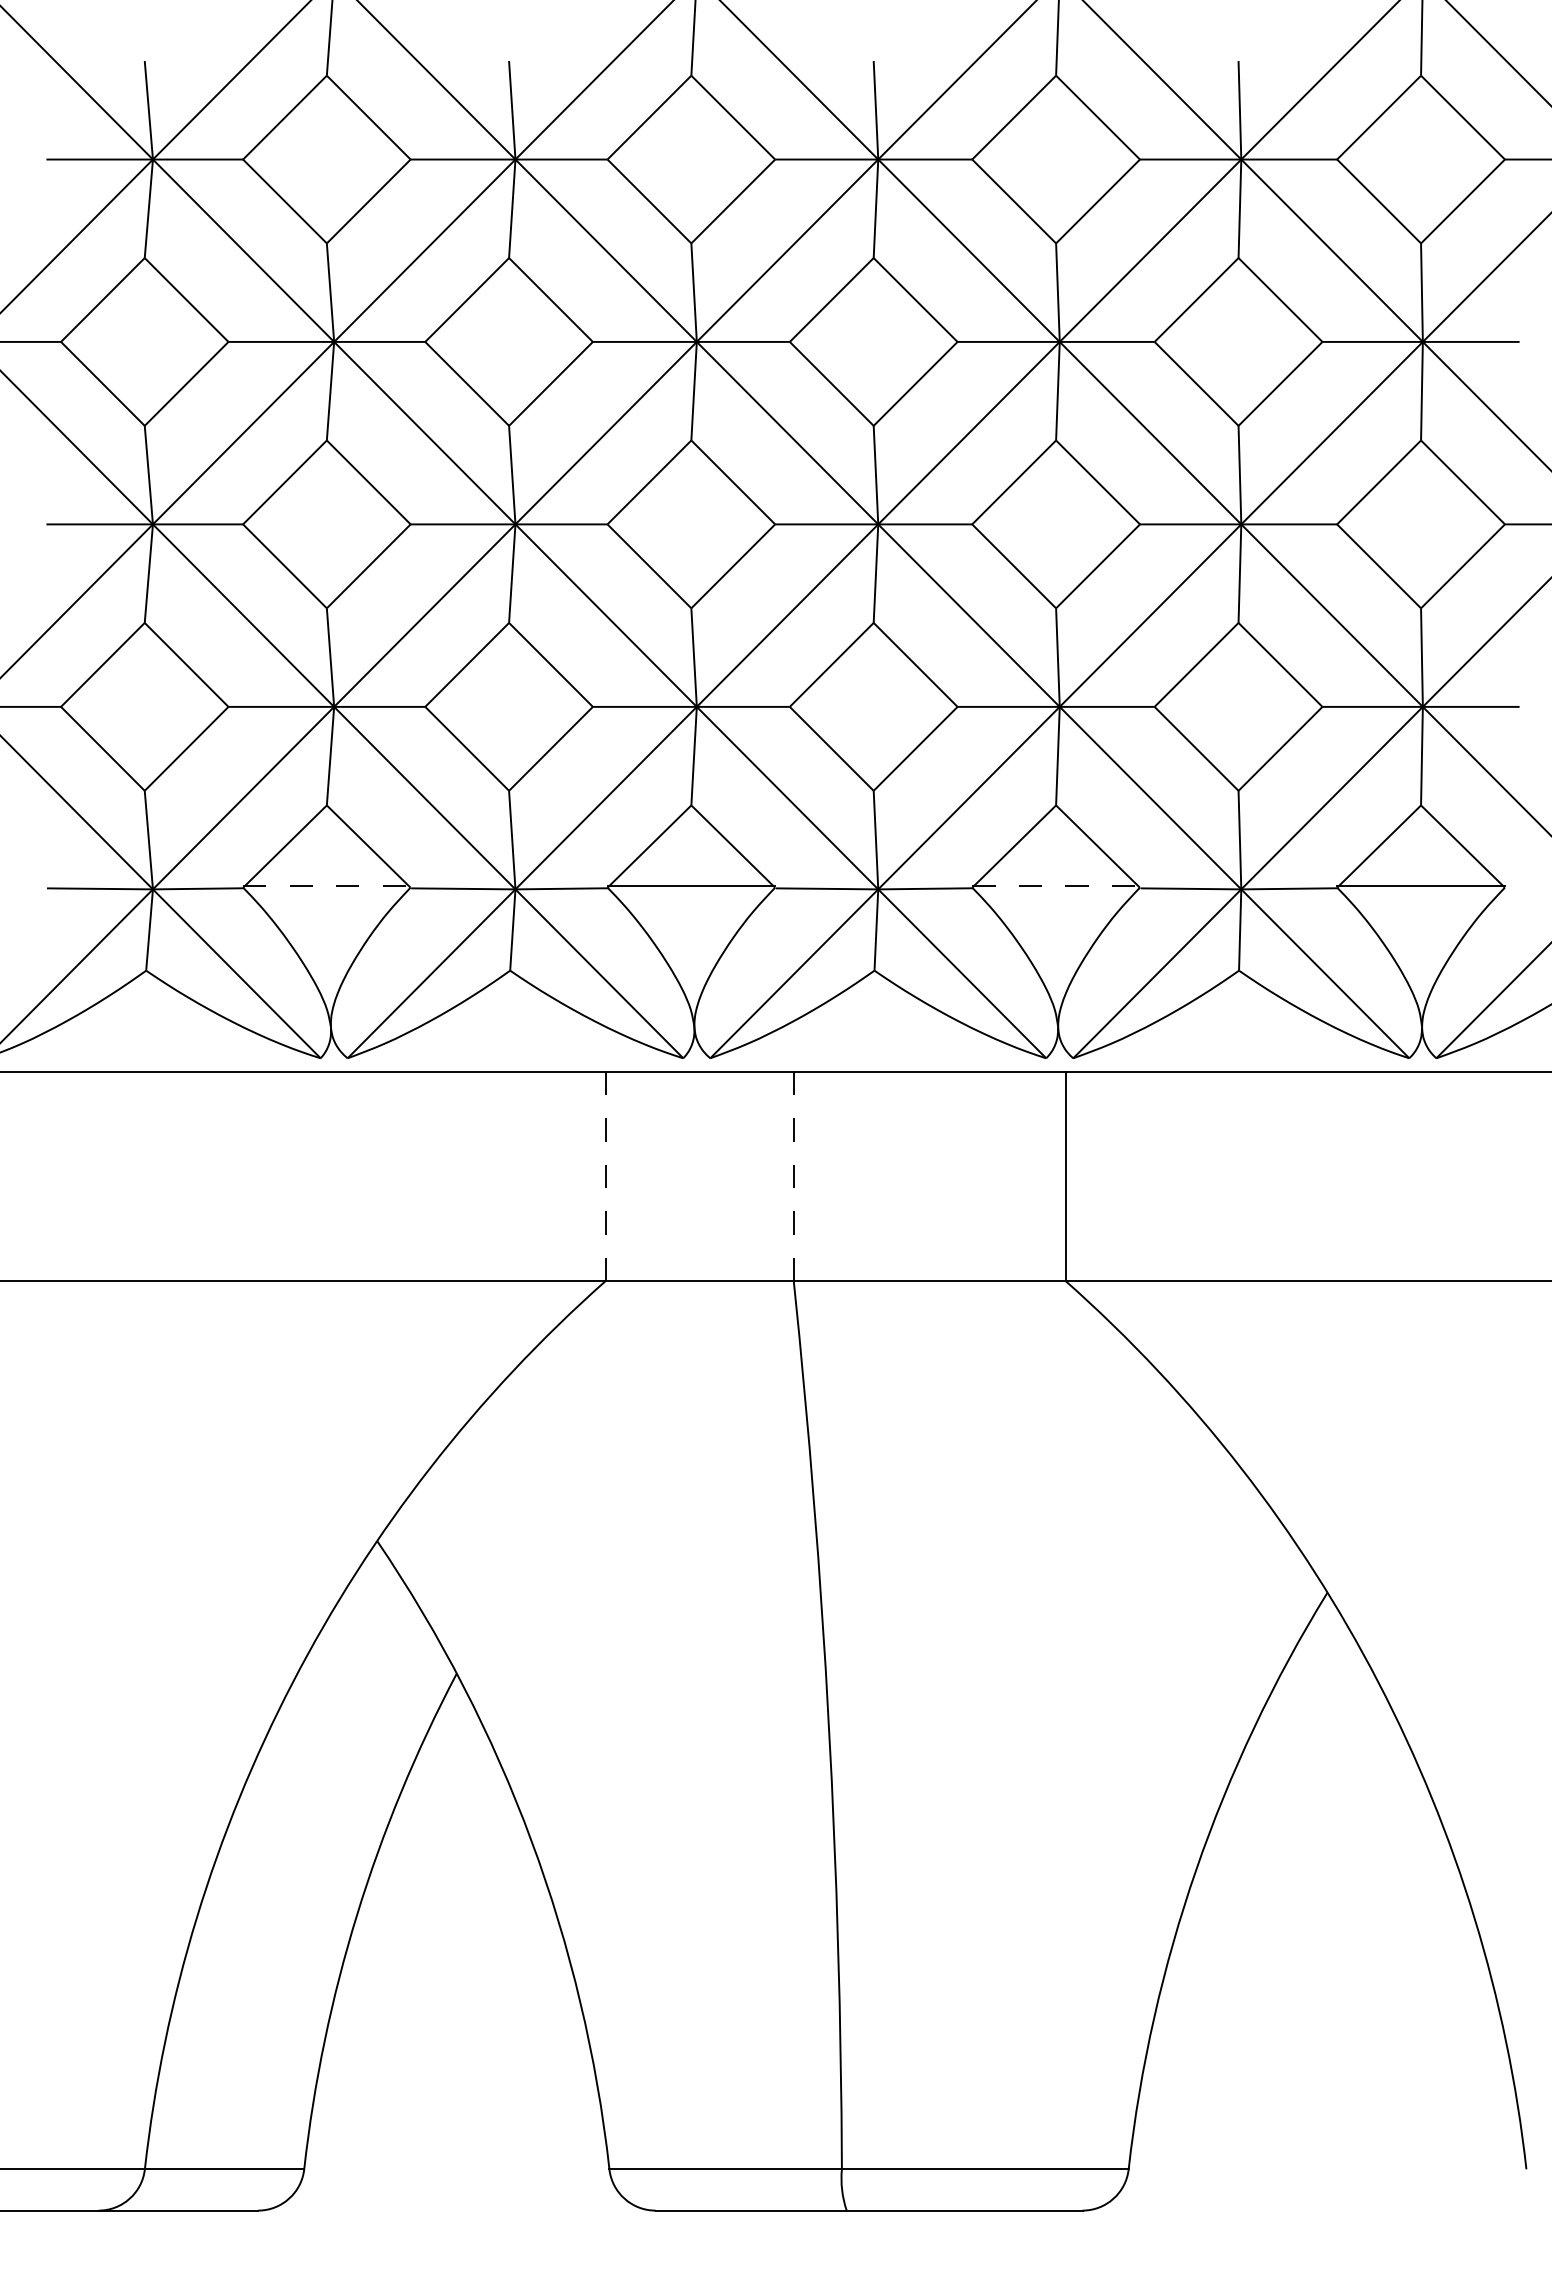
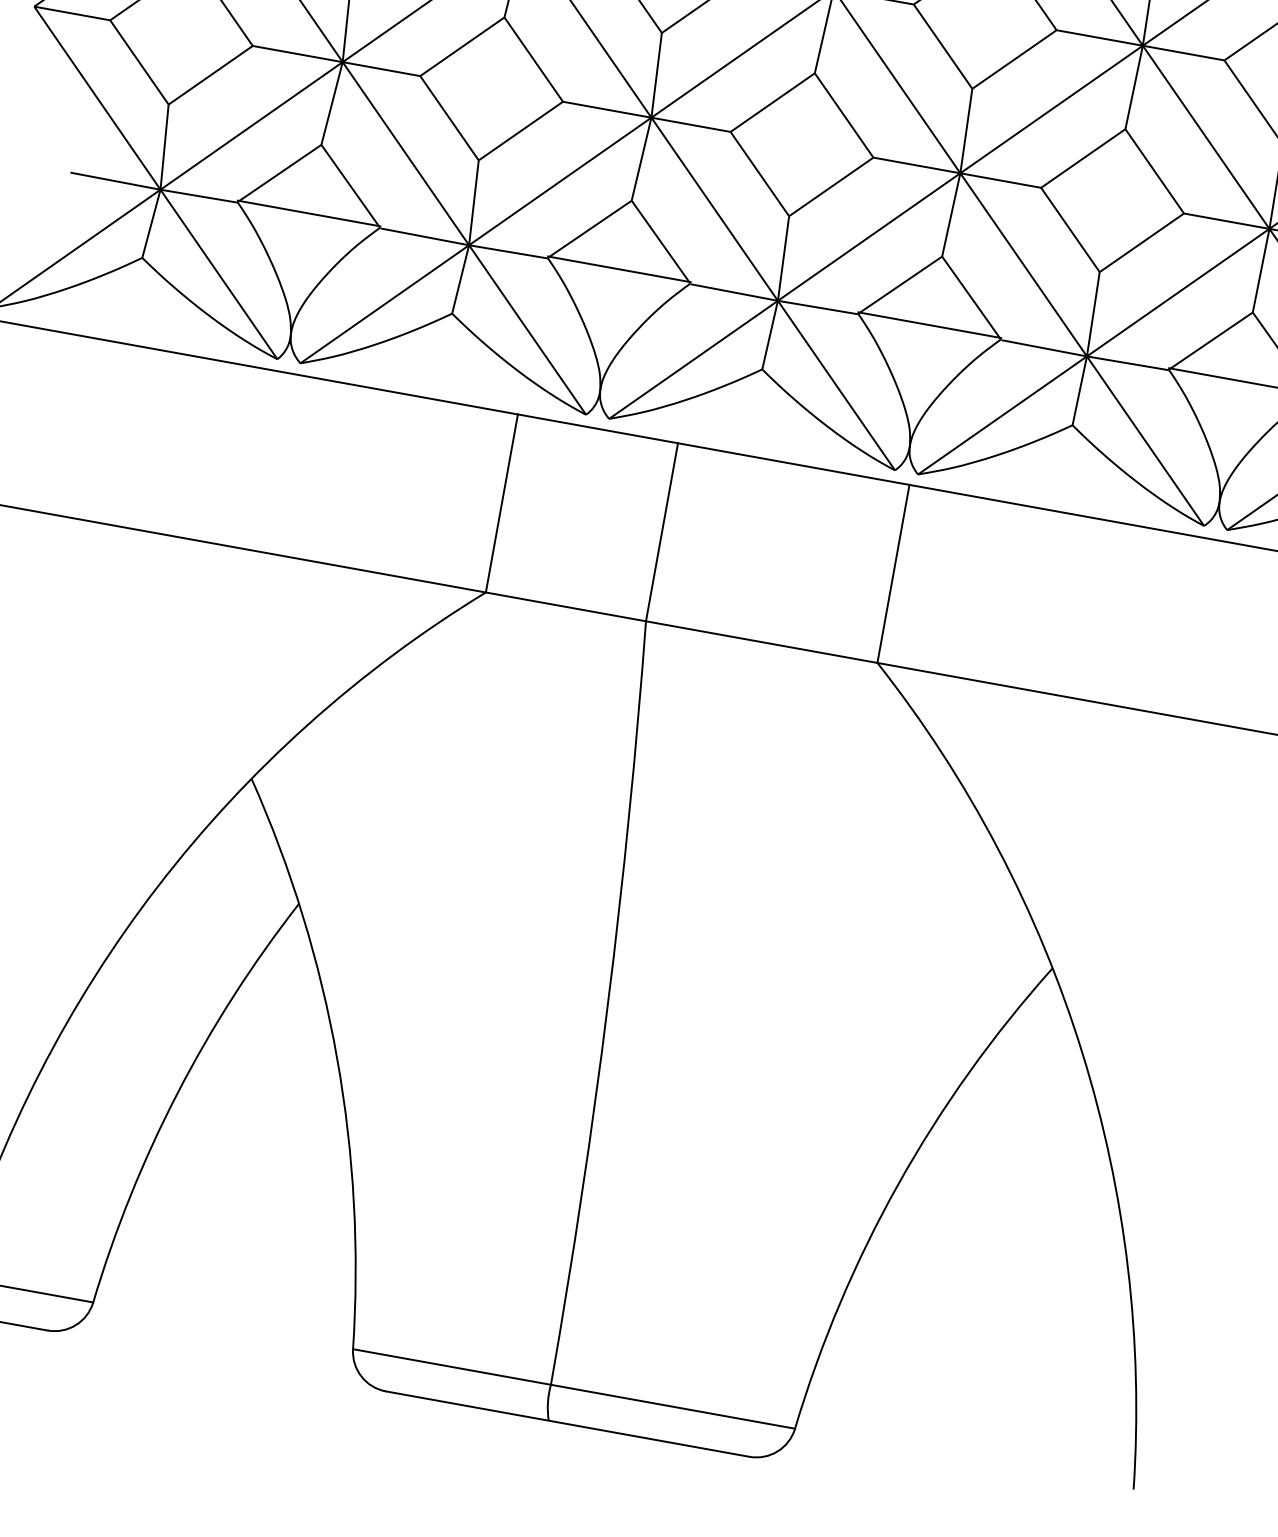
line: (326, 886) -> (308, 213), dashed -> solid
line: (1056, 886) -> (930, 325), dashed -> solid
line: (605, 1176) -> (501, 503), dashed -> solid
line: (793, 1176) -> (661, 532), dashed -> solid

